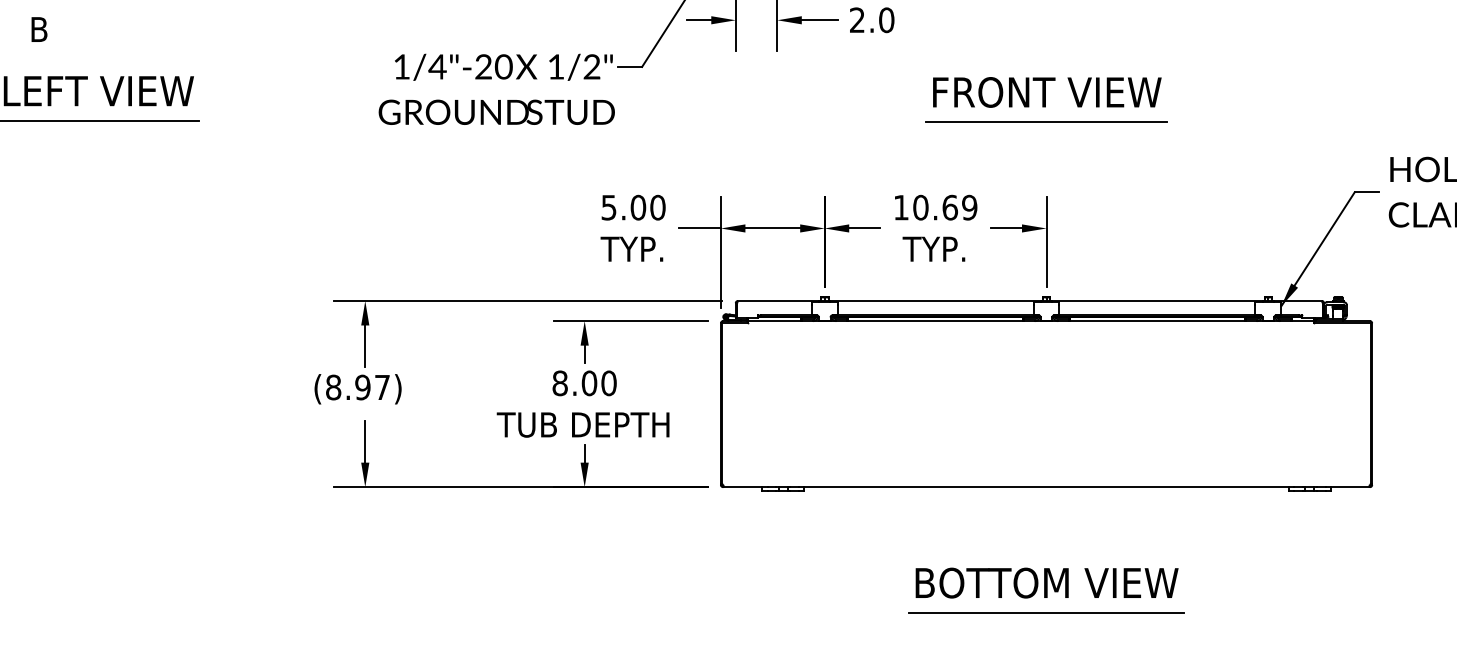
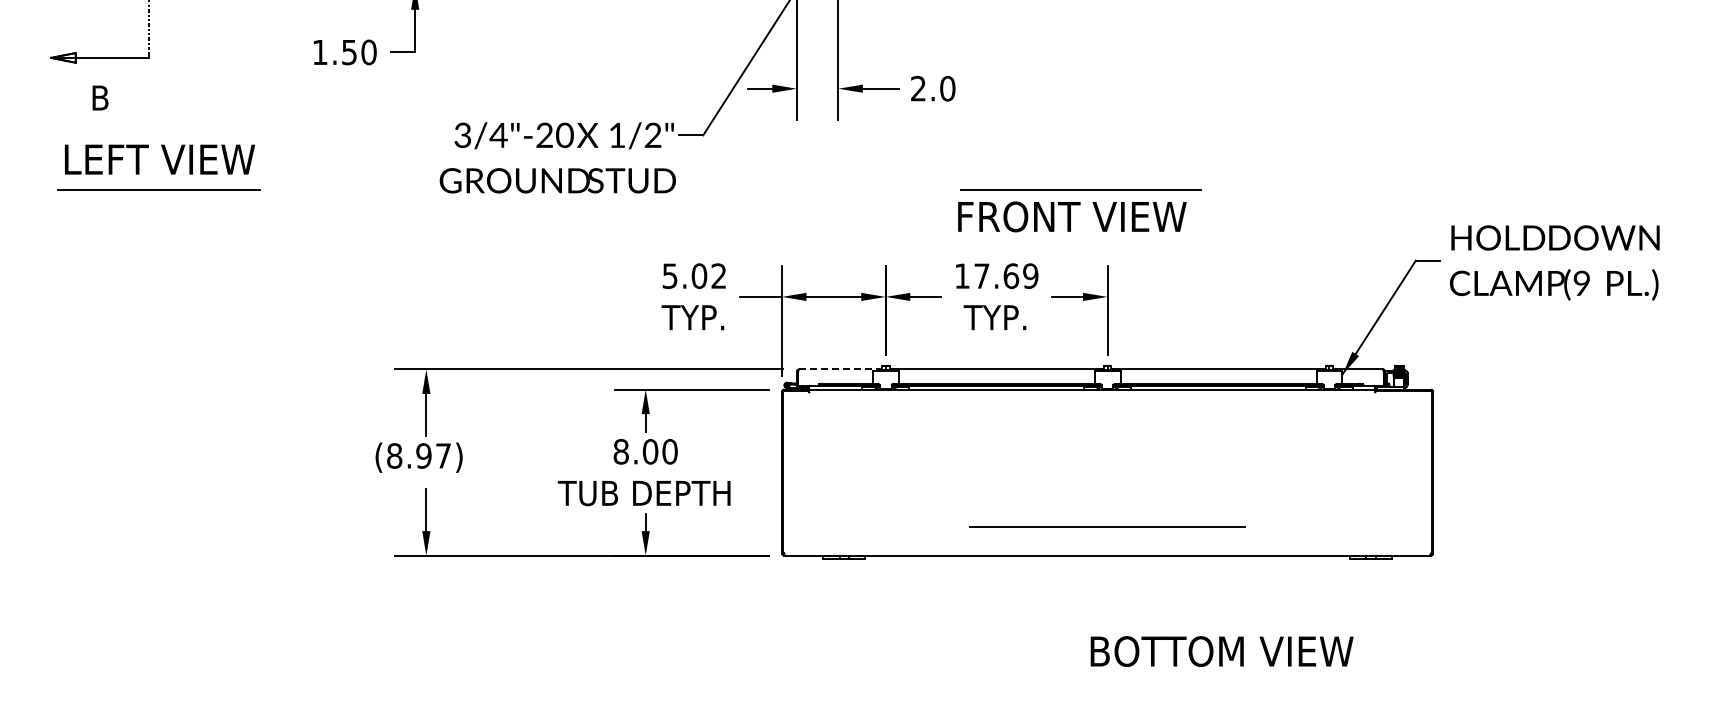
text: (401, 66) -> (462, 134), 1/4"-20 -> 3/4"-20
text: (1047, 92) -> (1072, 216), moved
line: (1046, 121) -> (1080, 189), moved
text: (657, 207) -> (718, 275), 5.00 -> 5.02
text: (920, 207) -> (981, 275), 10.69 -> 17.69
line: (779, 301) -> (840, 369), solid -> dashed
text: (1046, 583) -> (1221, 651), moved
line: (1046, 612) -> (1107, 526), moved

